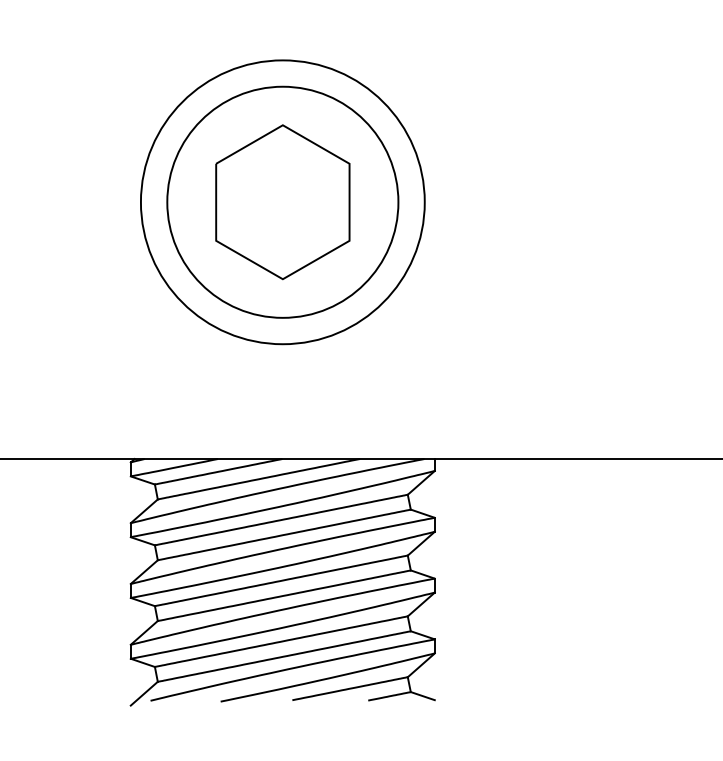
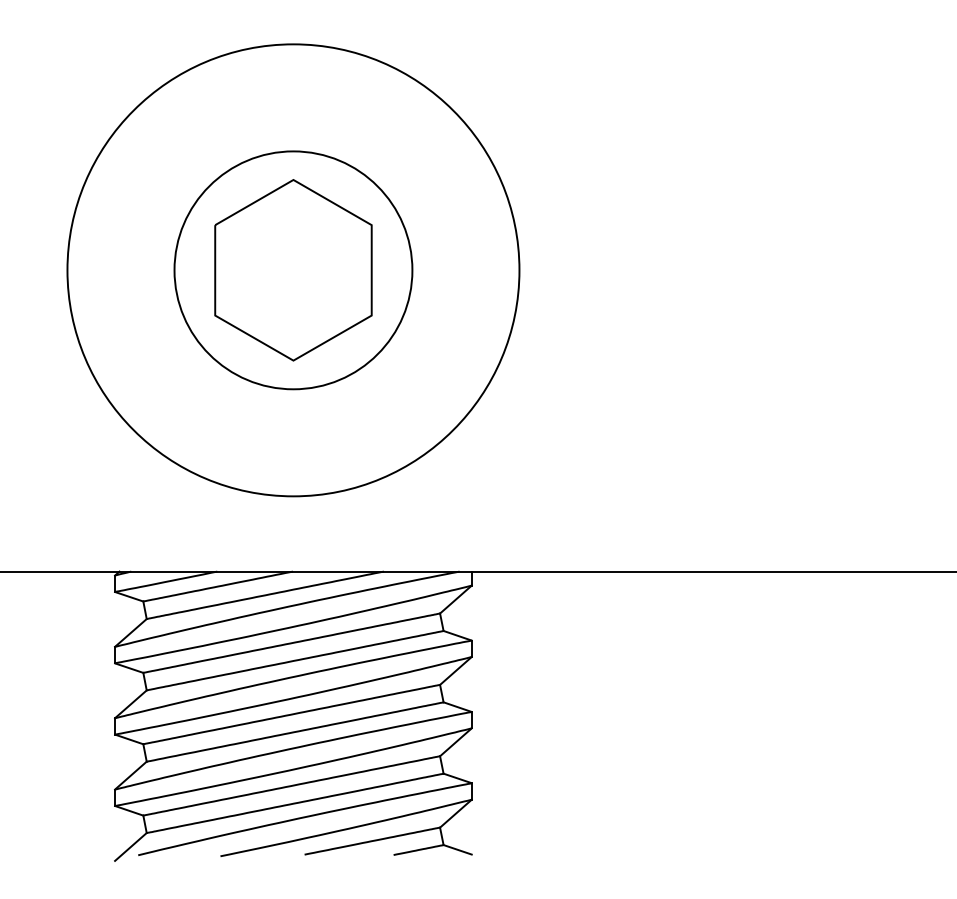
circle: (282, 202) -> (293, 270), size x0.71
circle: (282, 202) -> (293, 270), size x1.67

